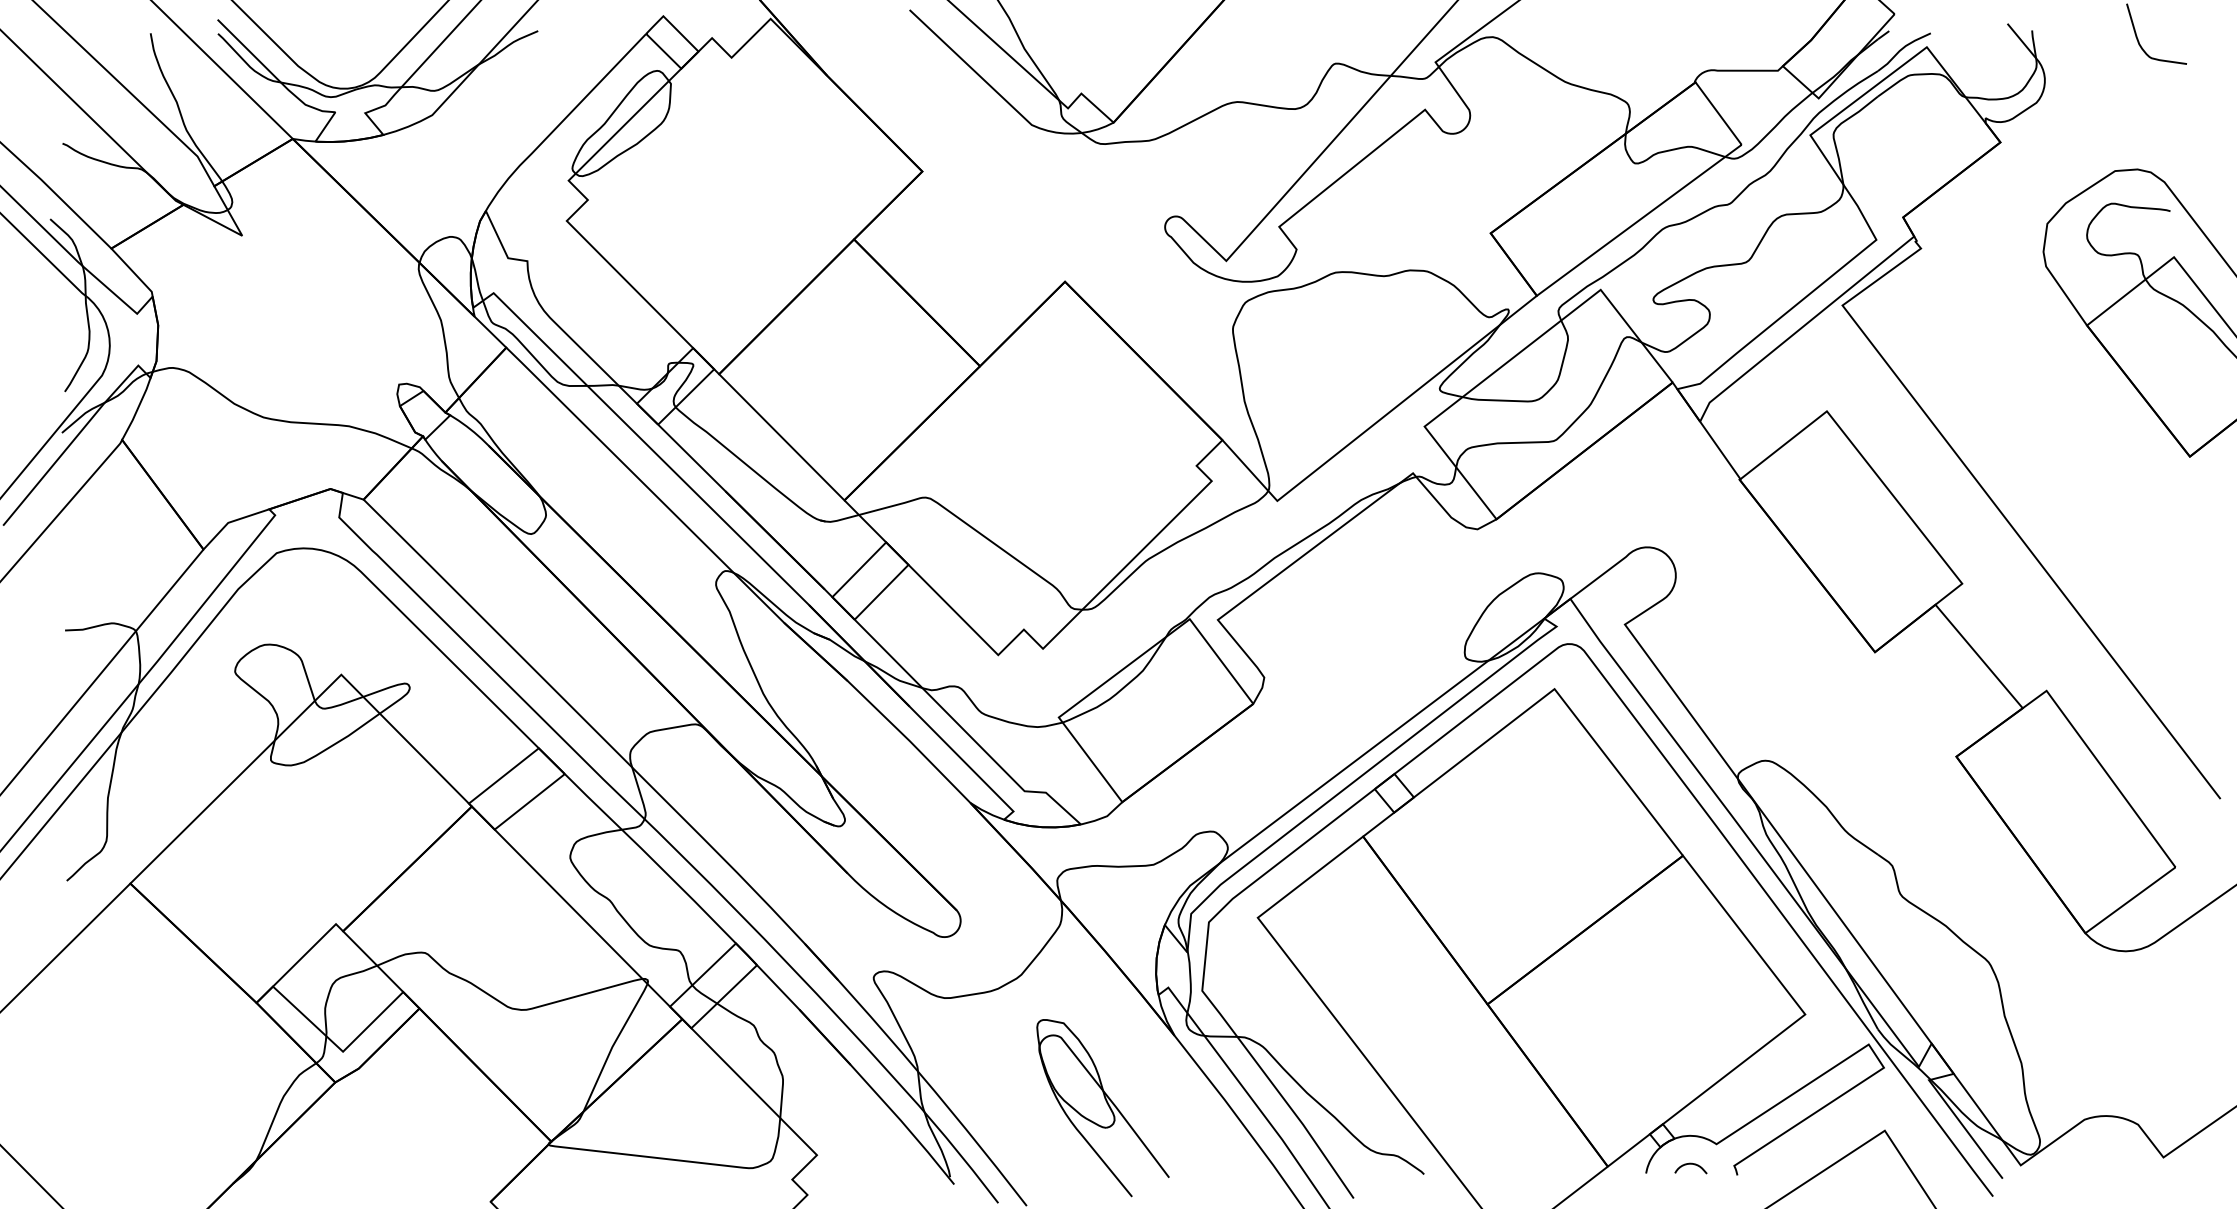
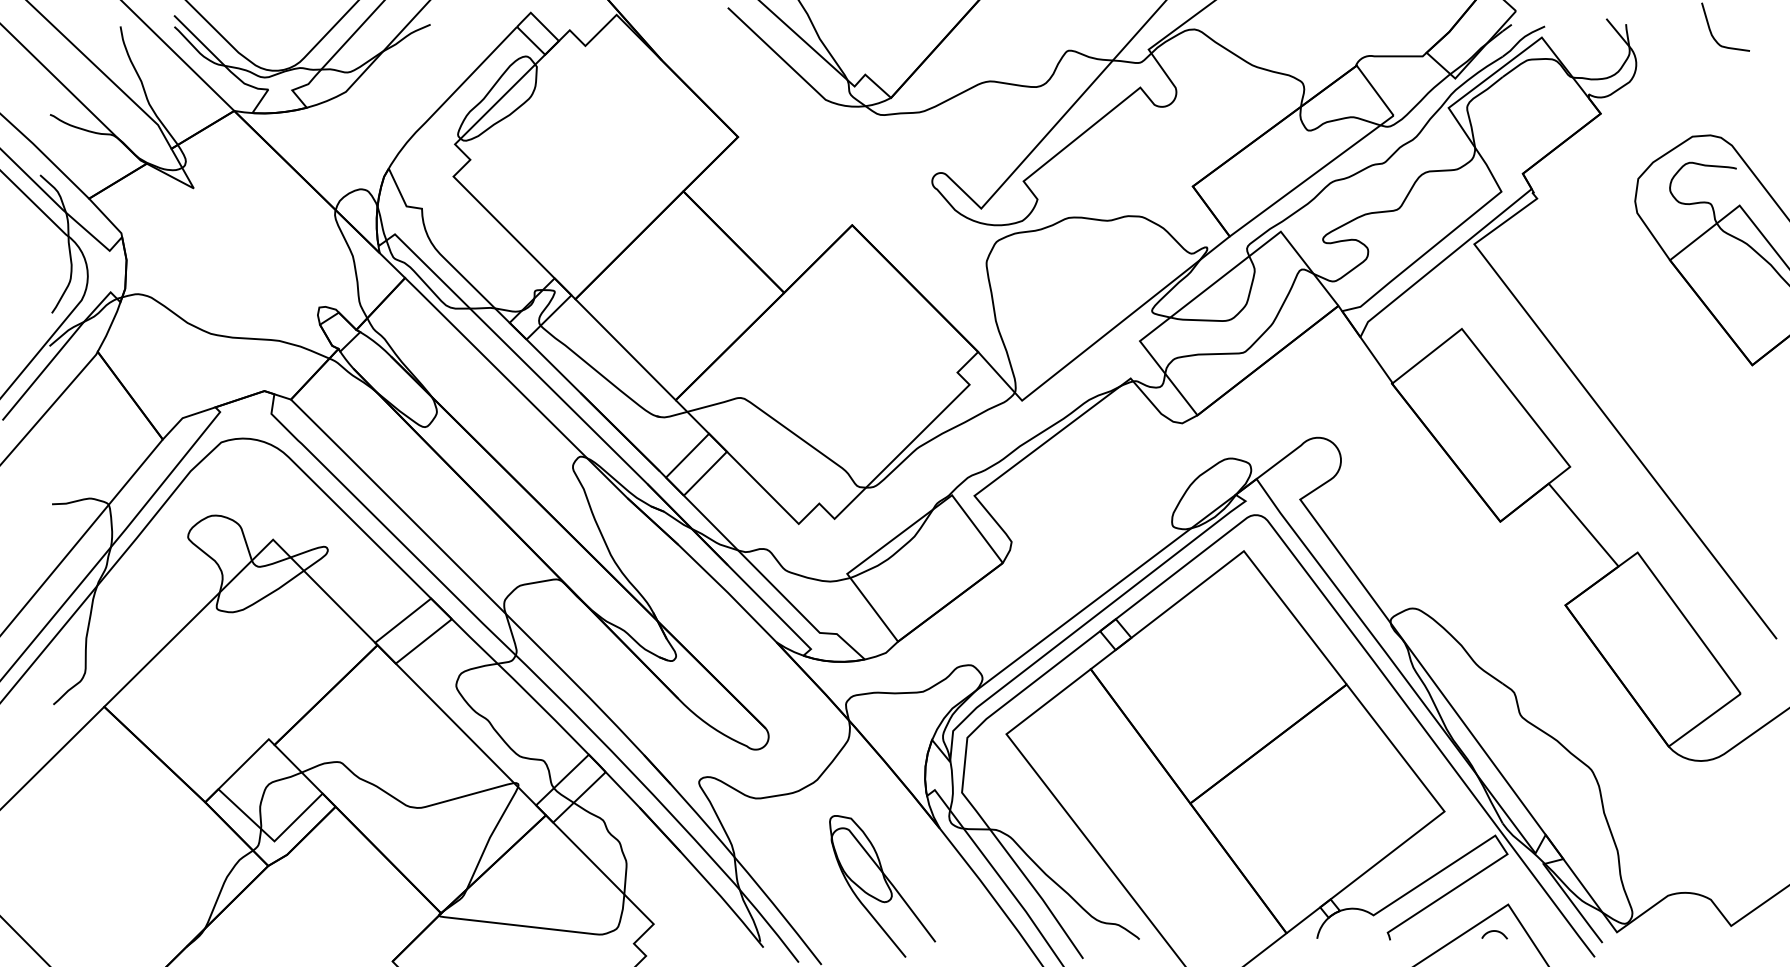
curve: (1690, 1164) -> (1494, 931), moved

